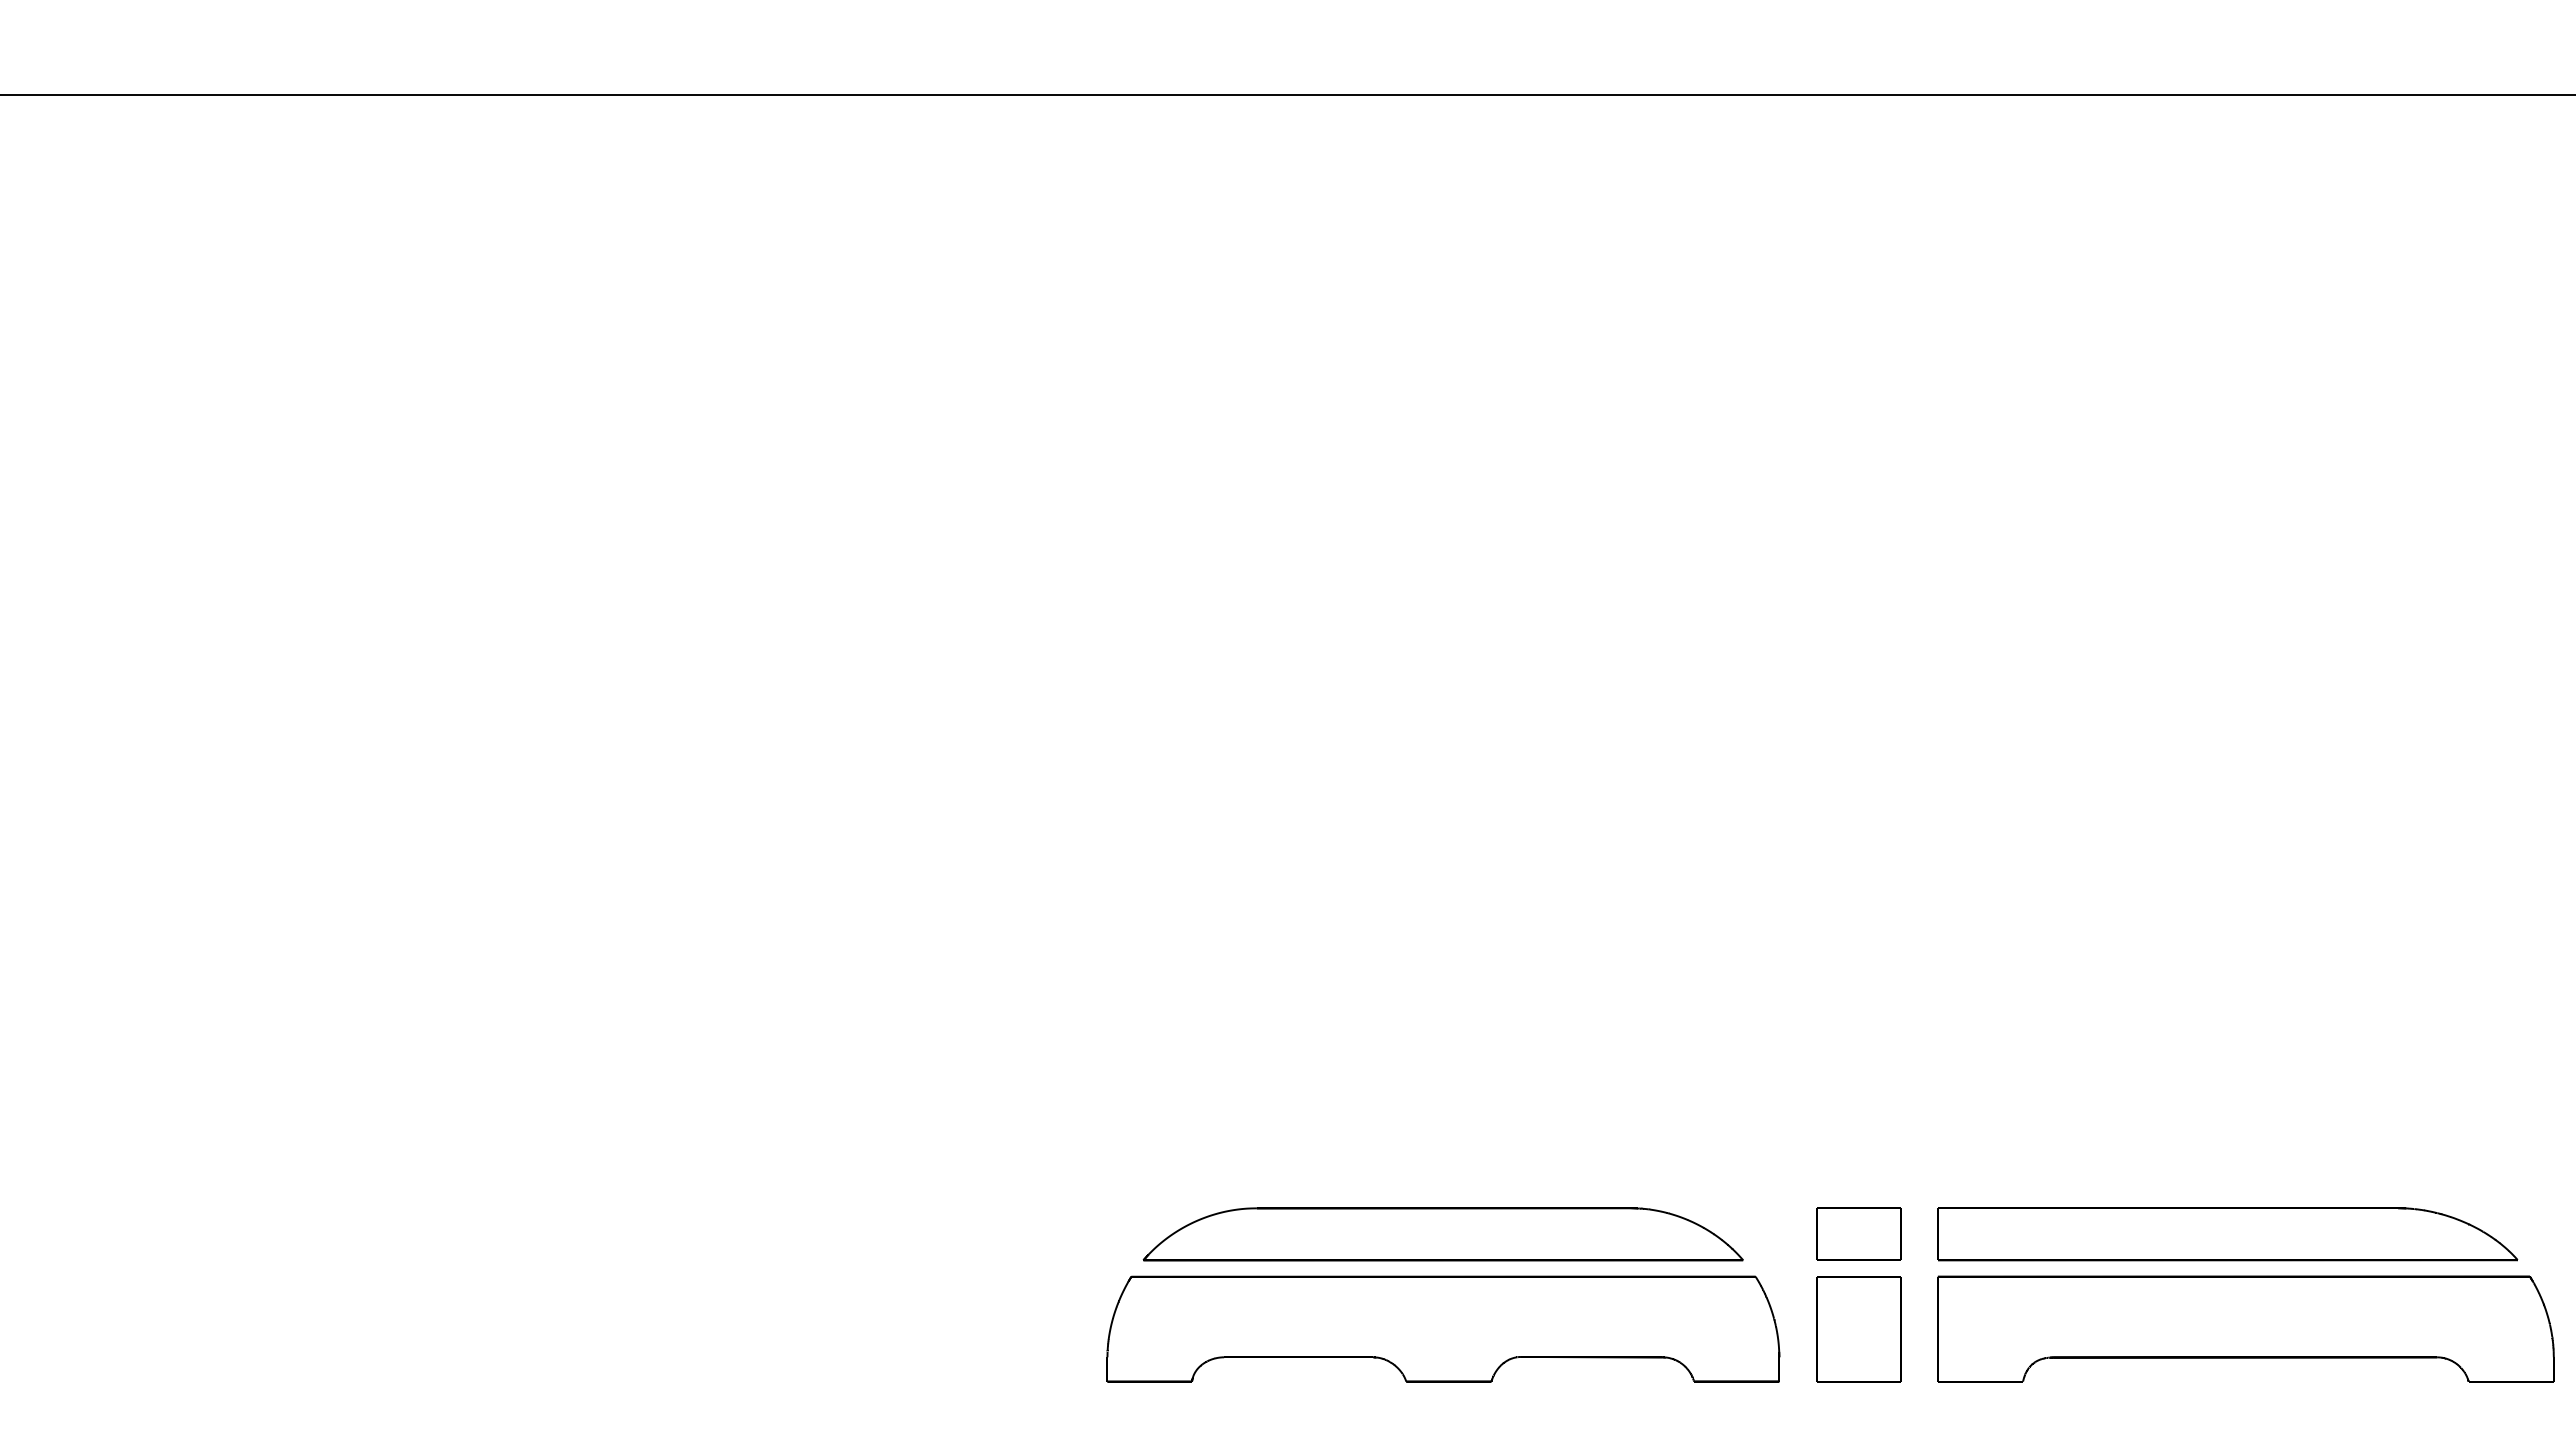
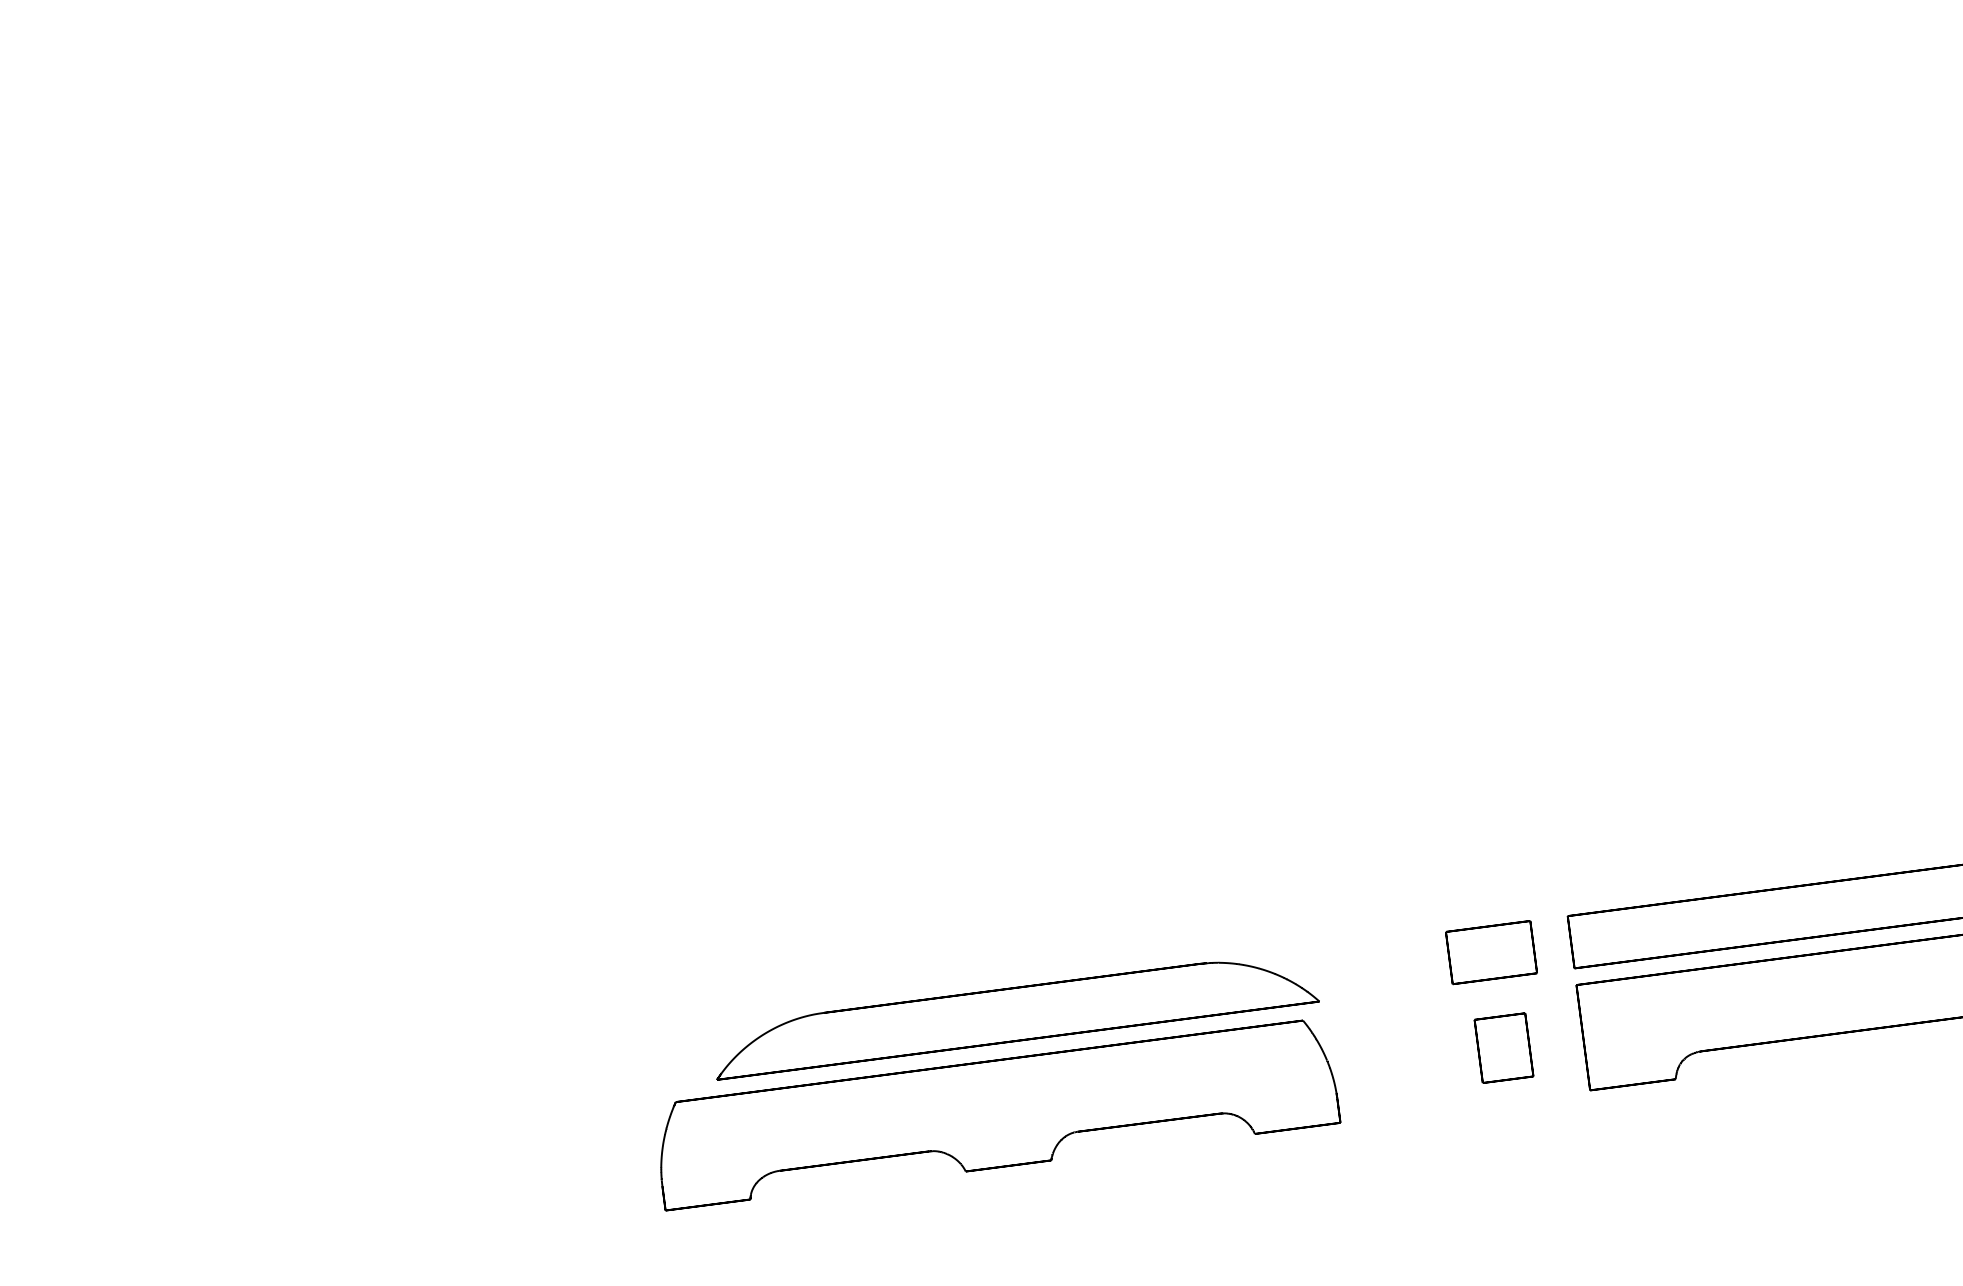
part: (1442, 1234) -> (1014, 1014), moved
part: (1443, 1328) -> (996, 1113), moved
part: (1858, 1329) -> (1503, 1048), size x0.6

